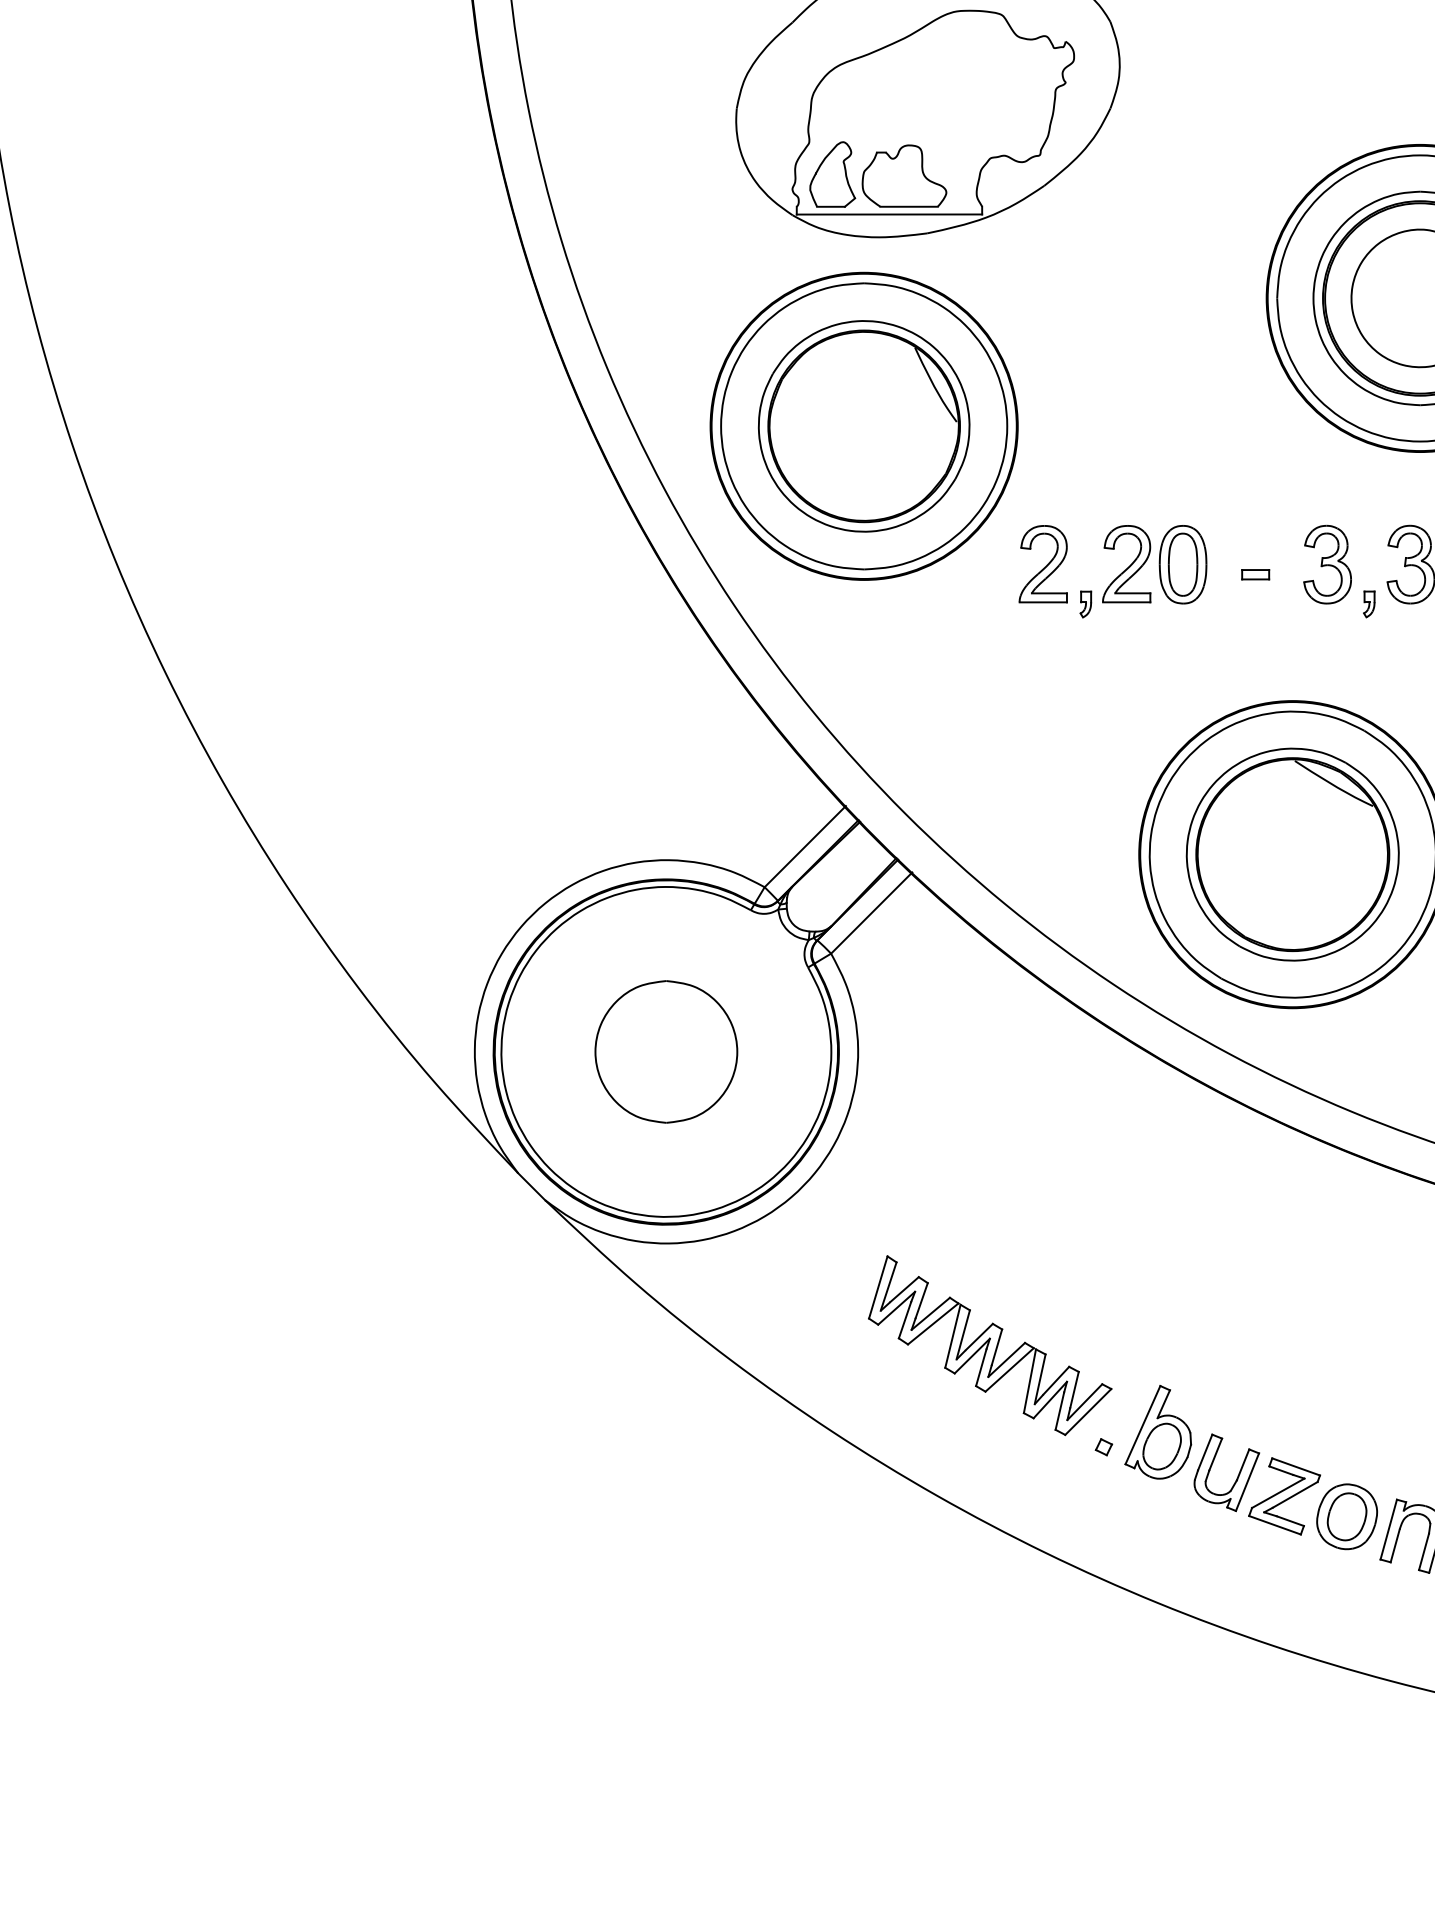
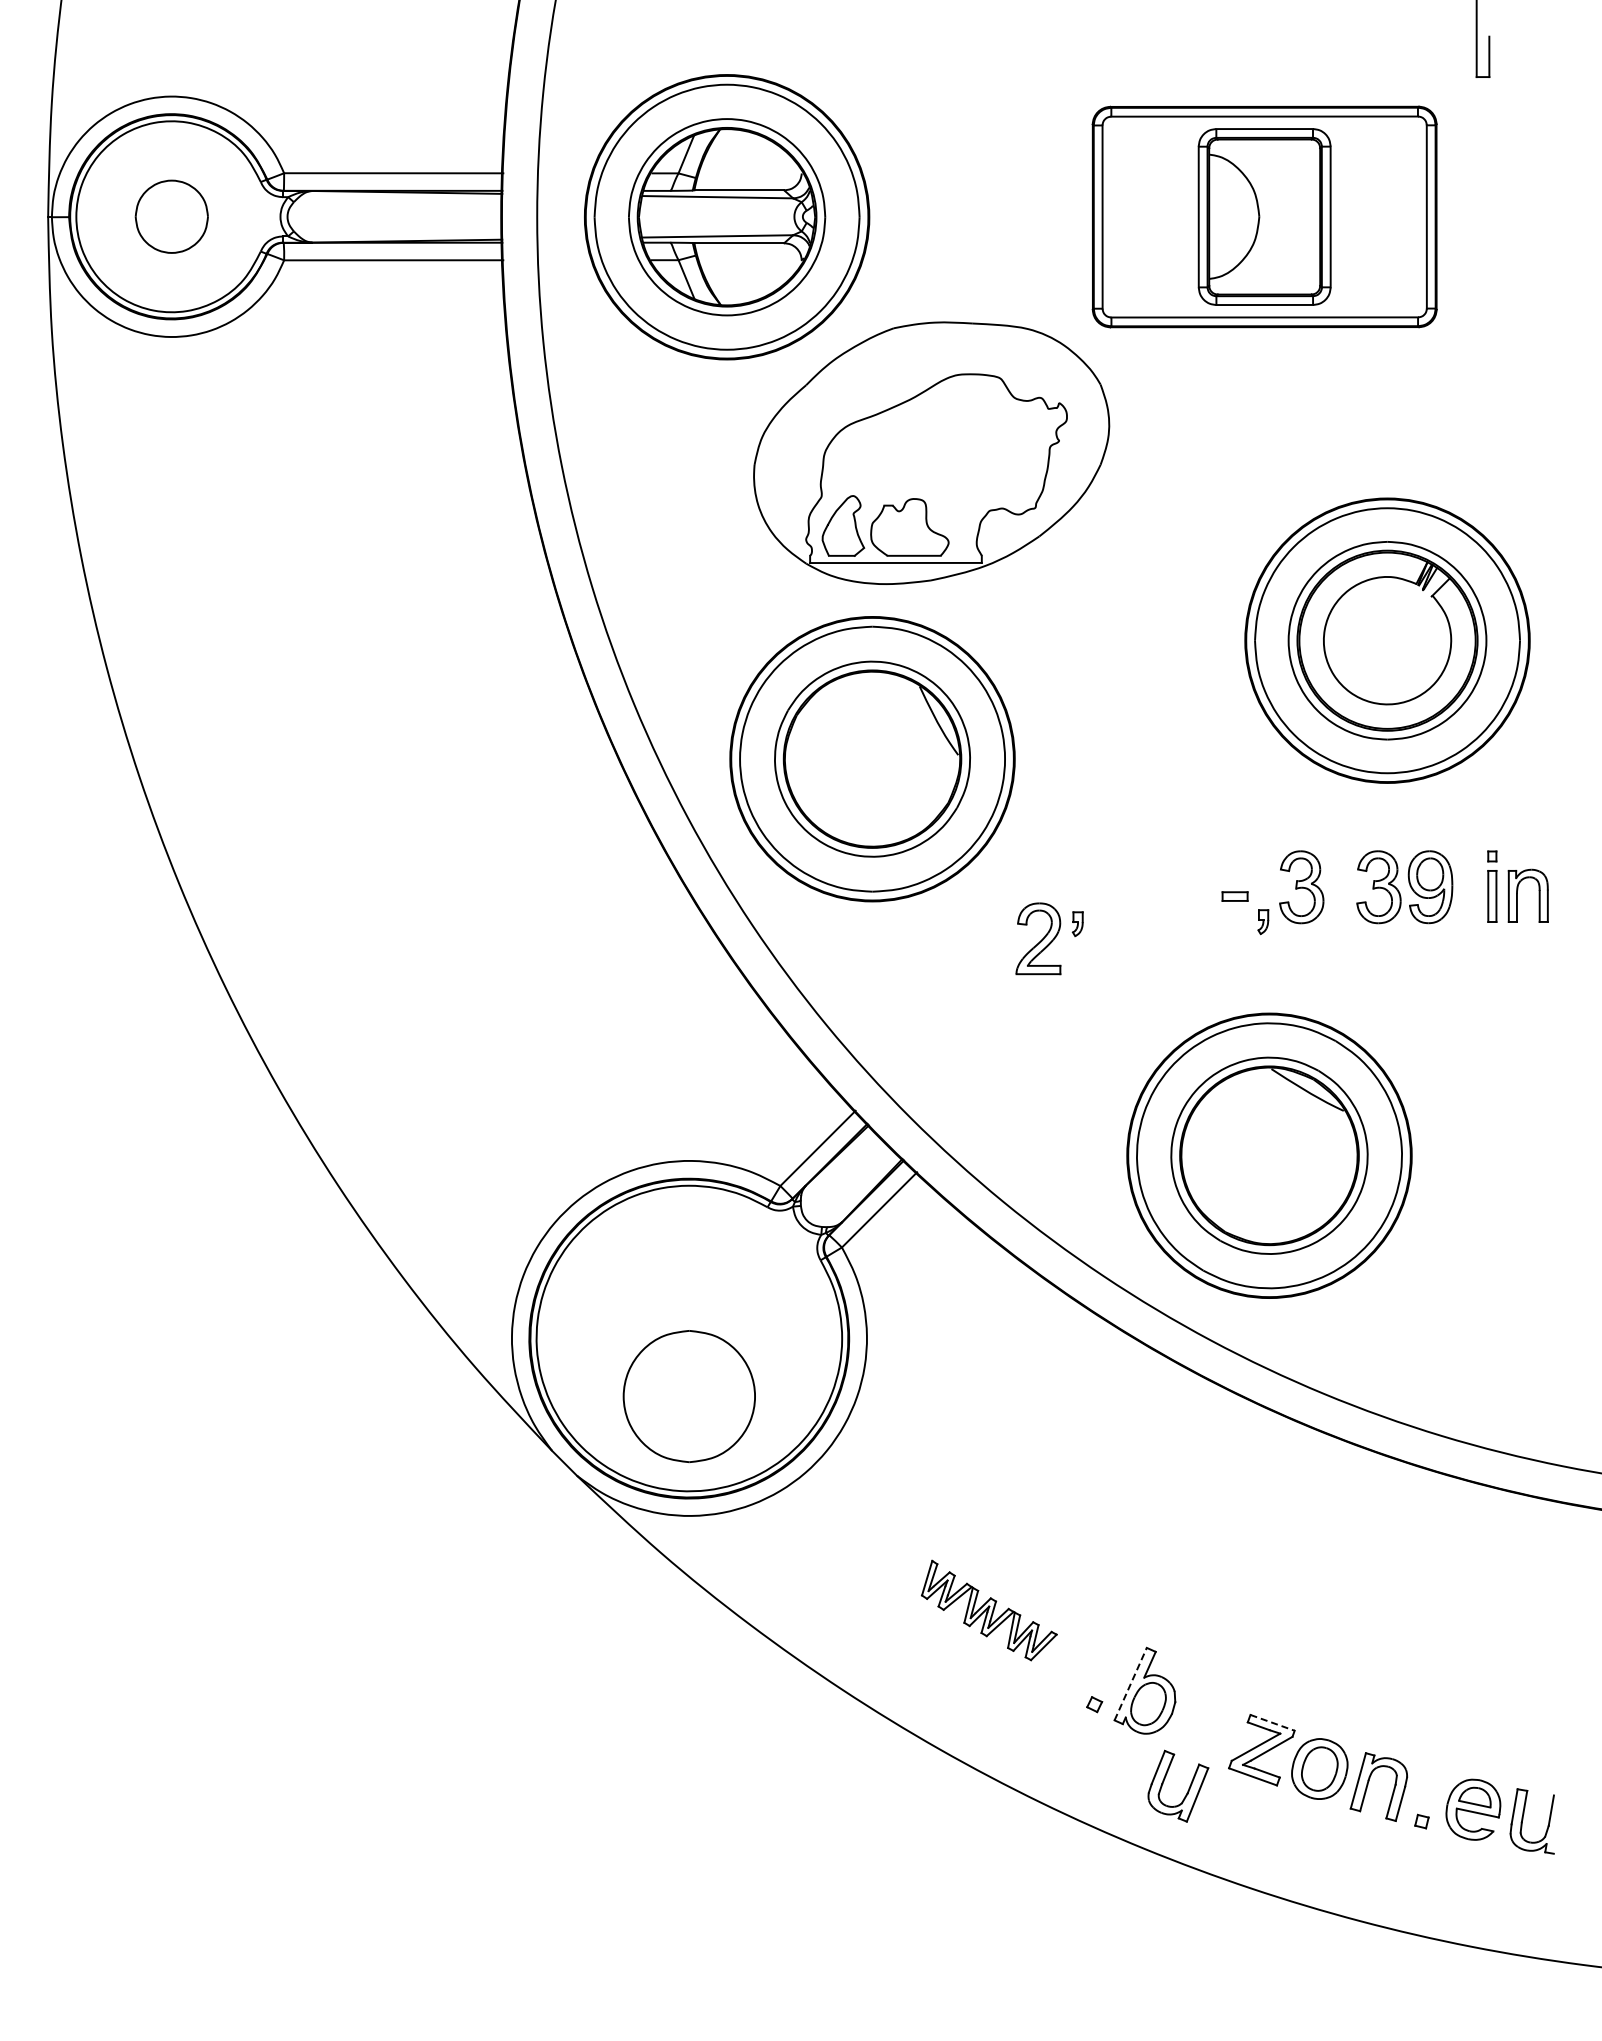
part: (1043, 563) -> (1038, 938), moved
part: (1154, 564) -> (1141, 887), removed
part: (1369, 604) -> (1263, 922), moved
part: (665, 1051) -> (688, 1396), moved
part: (990, 1345) -> (989, 1610), size x0.6
line: (1142, 1425) -> (1130, 1684), solid -> dashed
line: (1297, 1467) -> (1273, 1723), solid -> dashed
part: (1236, 1477) -> (1187, 1790), moved

